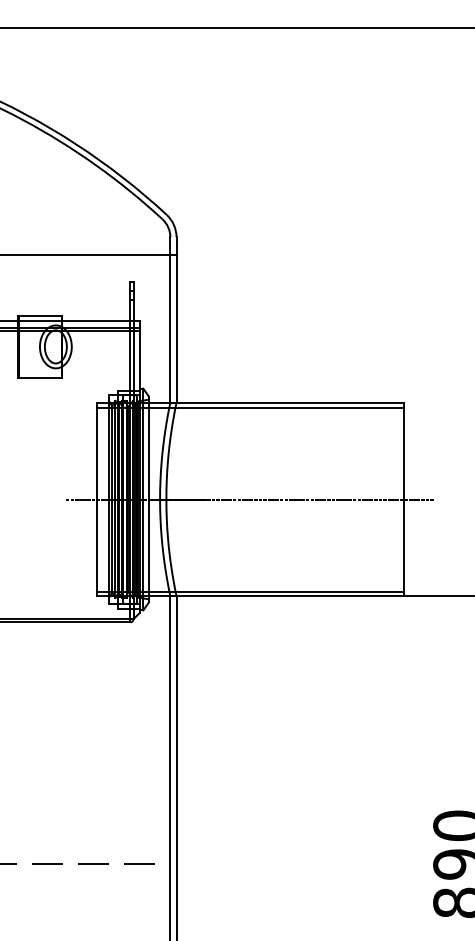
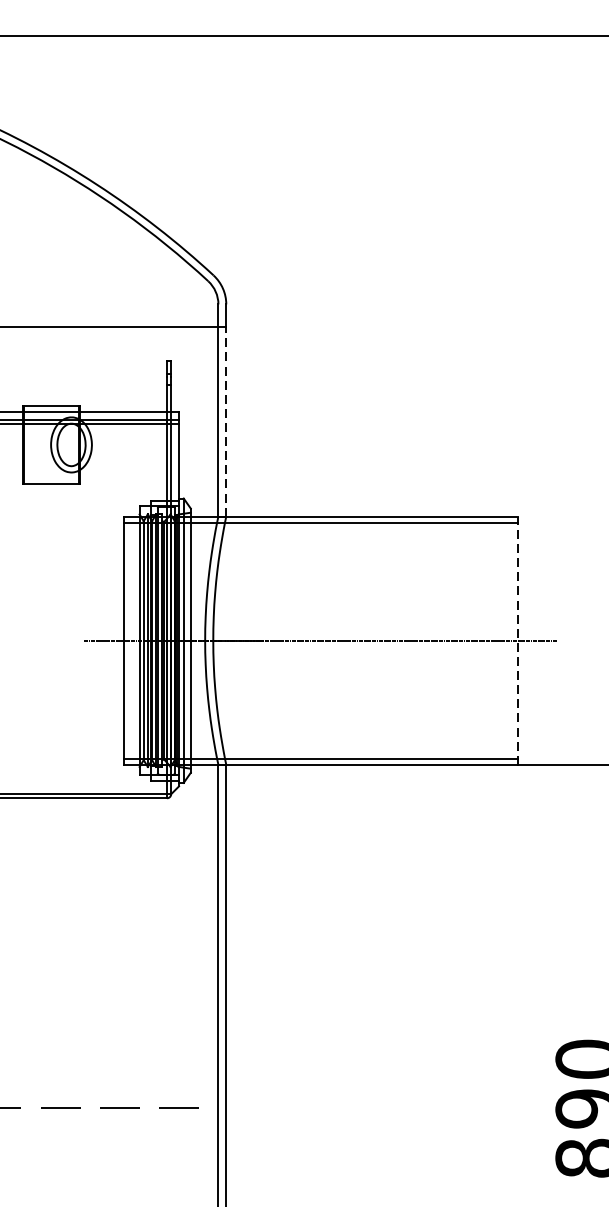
line: (176, 328) -> (226, 421), solid -> dashed
line: (403, 499) -> (517, 640), solid -> dashed

